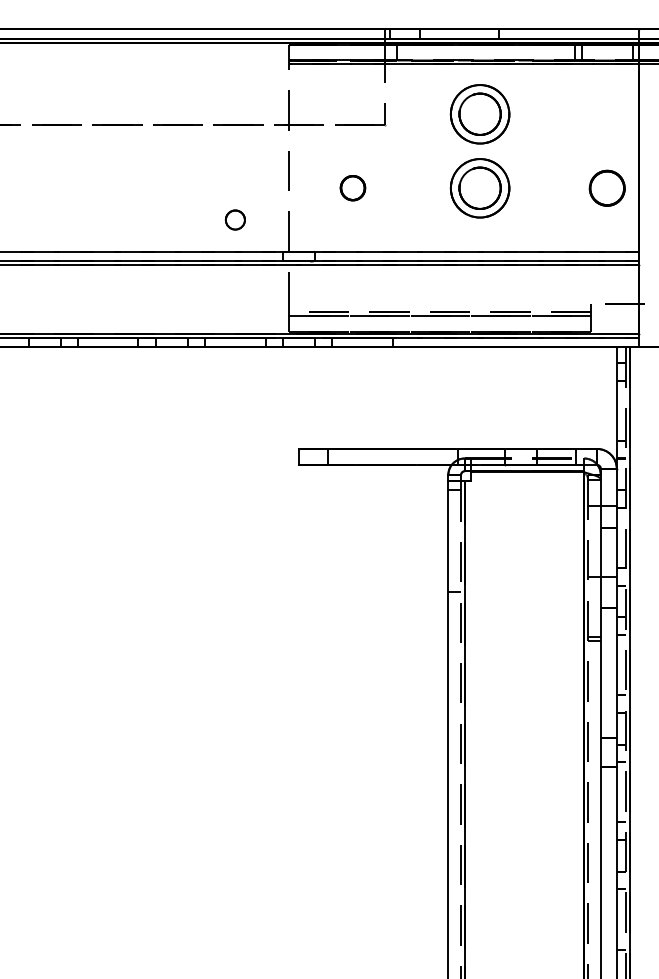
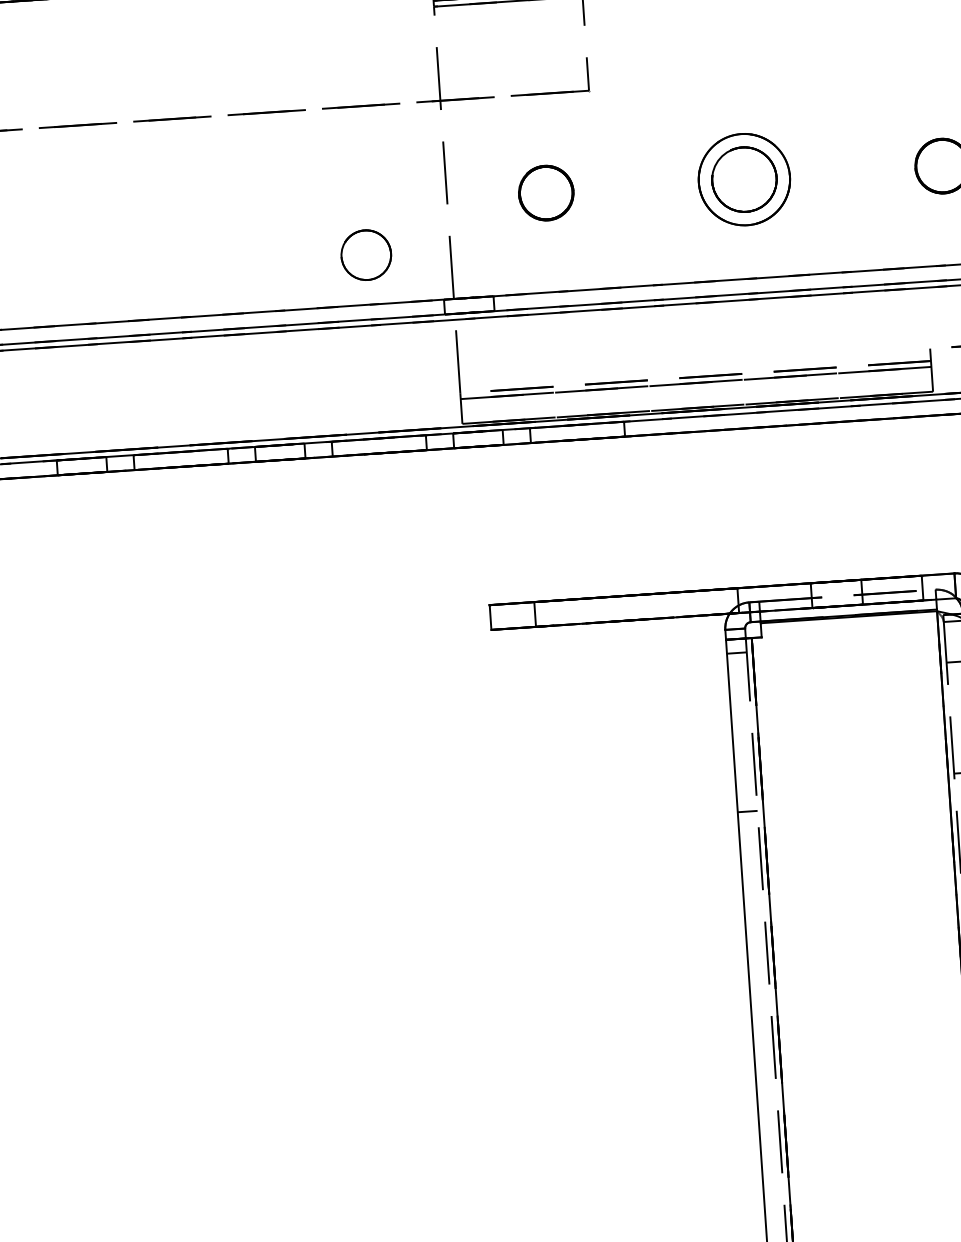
part: (479, 114) -> (735, 64), removed
part: (352, 187) -> (545, 191), size x1.43
part: (235, 219) -> (366, 254), size x1.67

